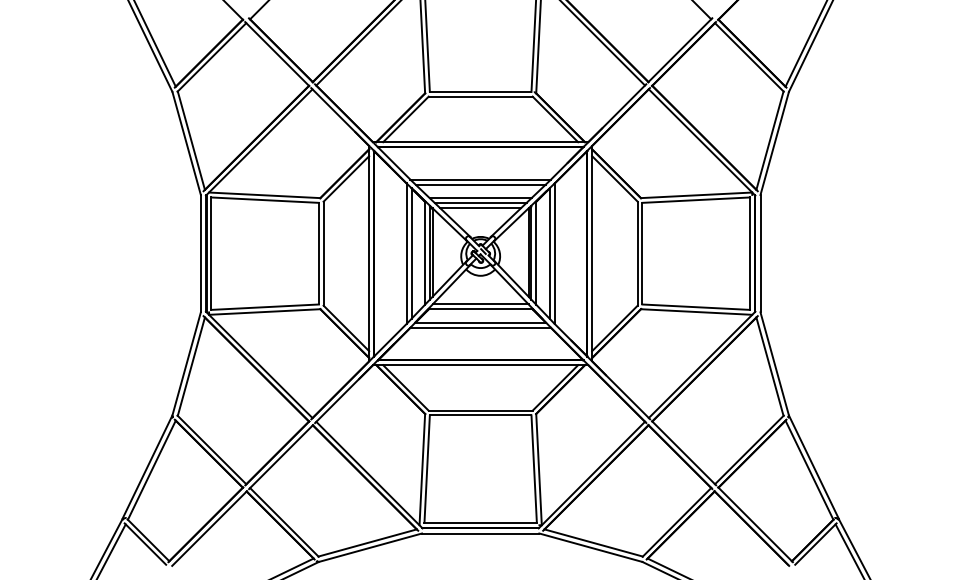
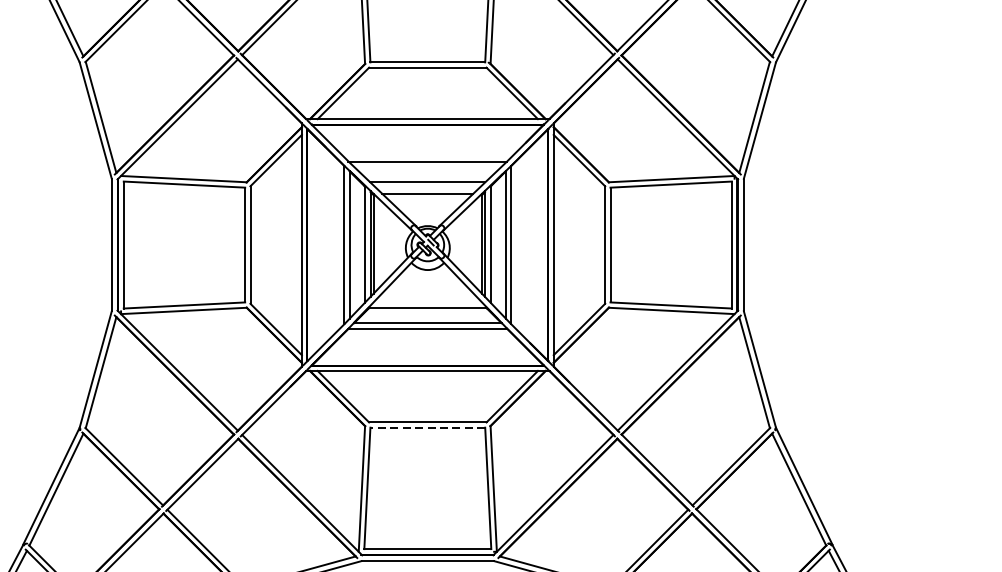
line: (480, 184) -> (427, 166), removed
line: (480, 202) -> (427, 187), removed
line: (480, 304) -> (427, 302), removed
line: (480, 415) -> (427, 427), solid -> dashed

